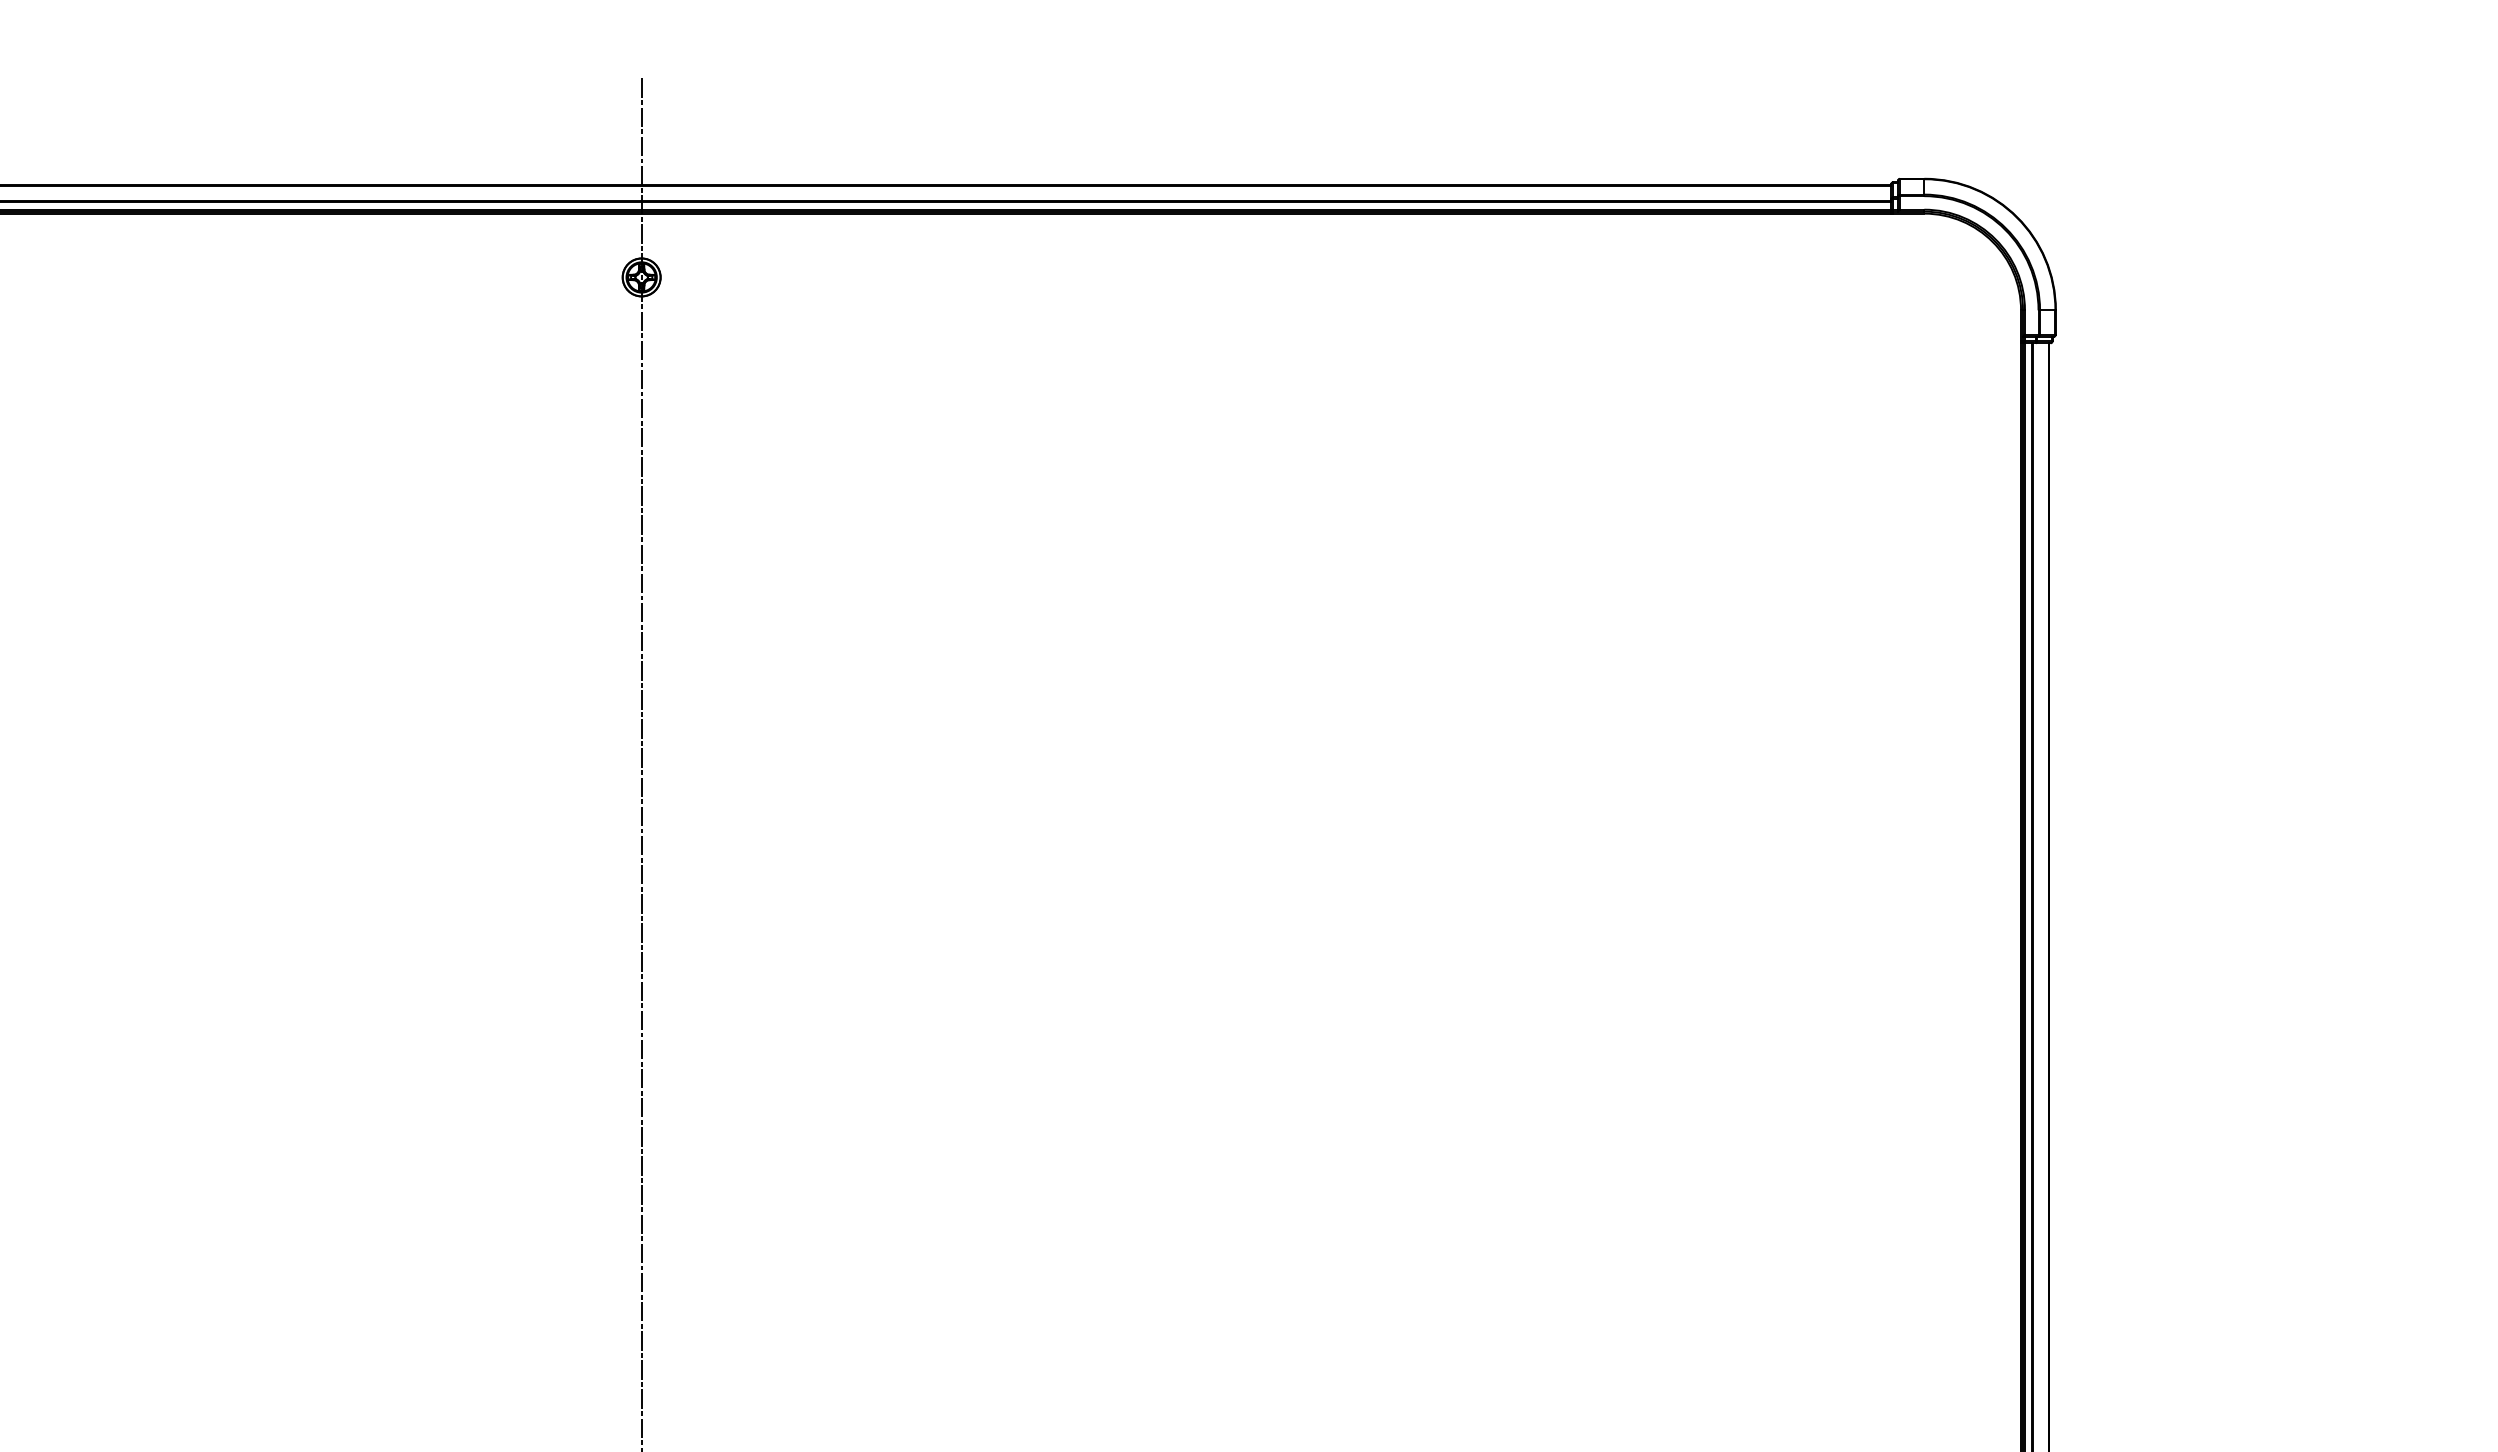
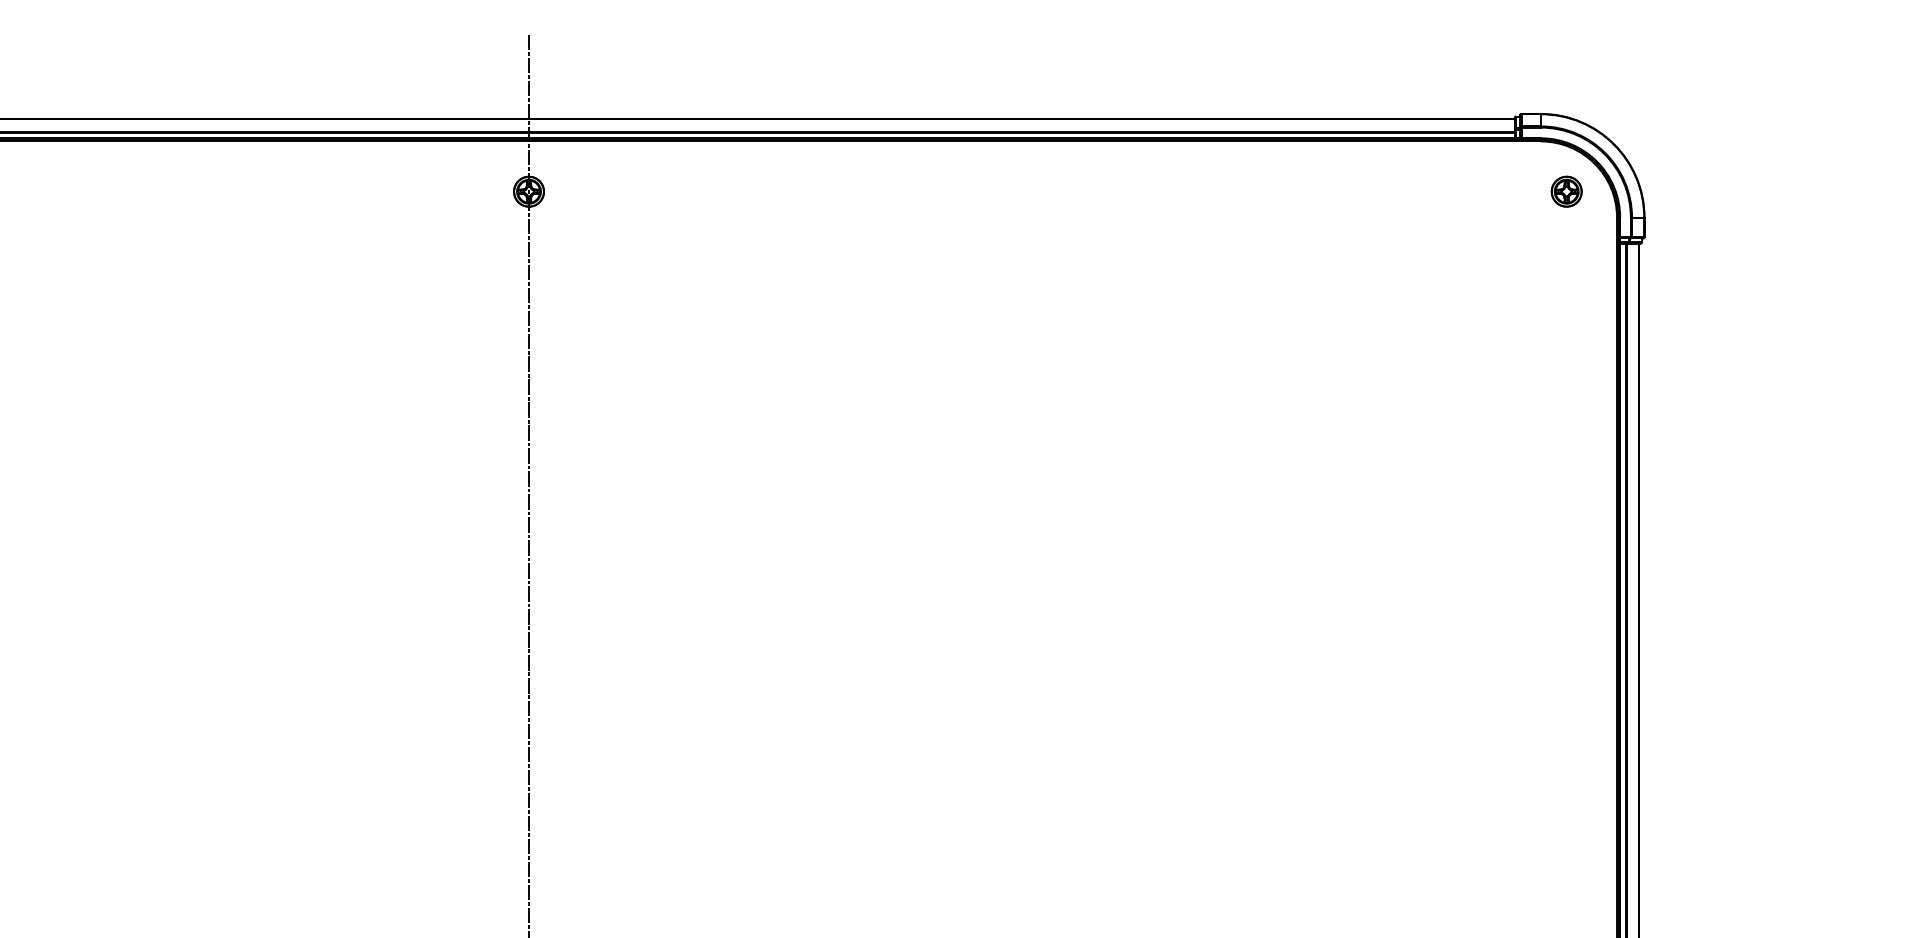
part: (1957, 277) -> (1566, 191), added

